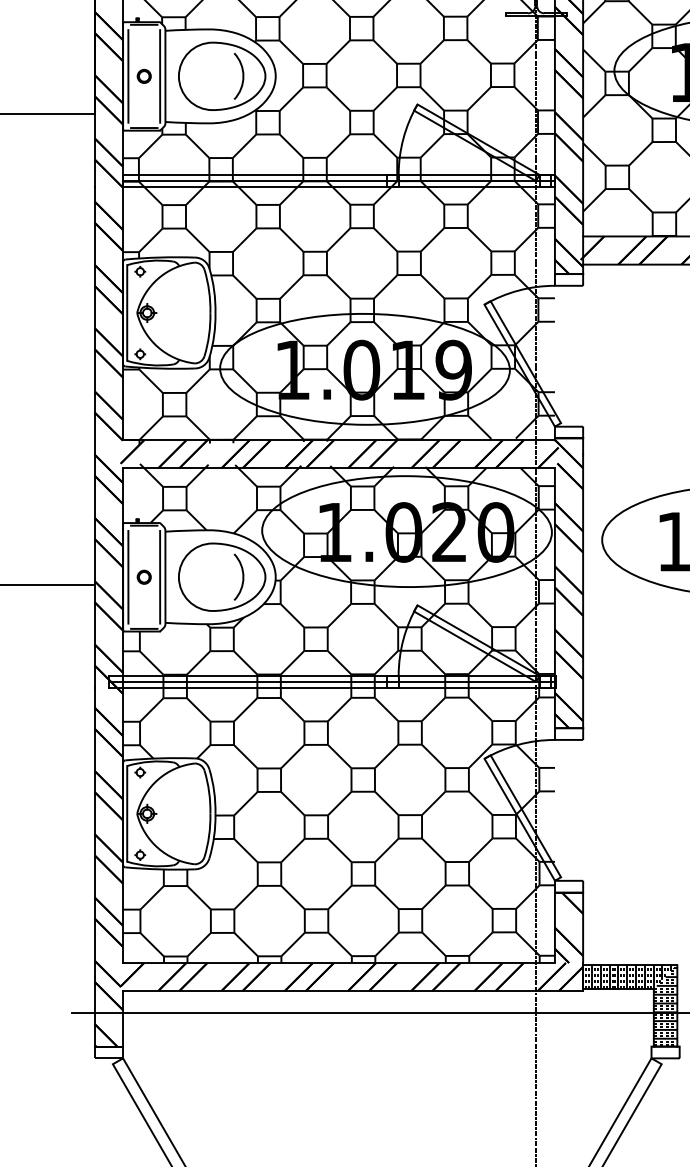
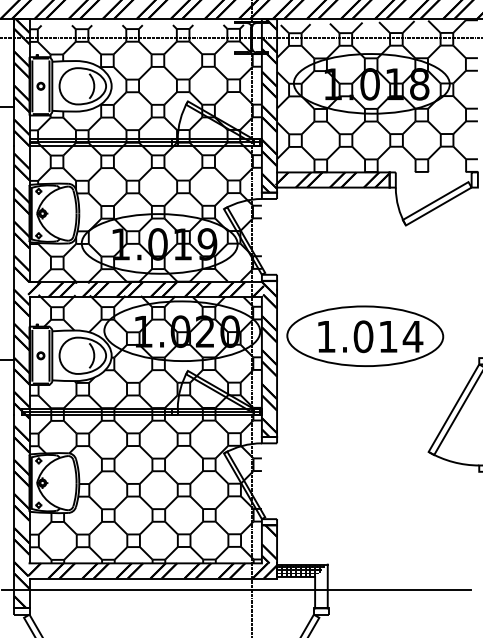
hatch: (665, 1005) -> (321, 586), removed

